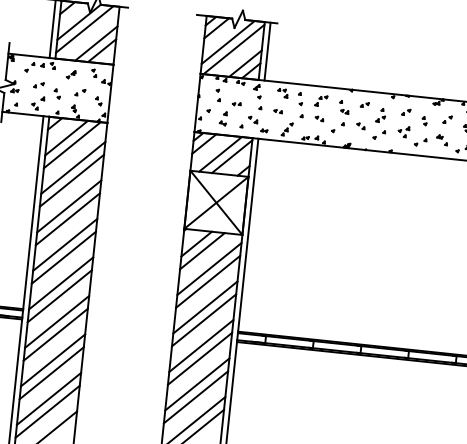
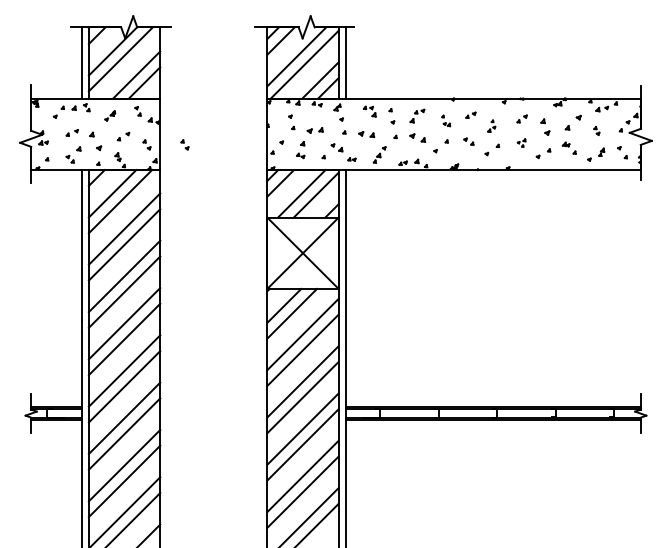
part: (57, 93) -> (95, 140), size x1.6
part: (236, 103) -> (314, 130), size x1.6
part: (129, 104) -> (184, 144), added
part: (343, 107) -> (445, 120), size x0.7
part: (277, 110) -> (365, 133), size x1.6
part: (380, 115) -> (491, 126), size x0.7
part: (319, 118) -> (417, 137), size x1.6
part: (447, 119) -> (573, 122), size x1.6
part: (424, 121) -> (545, 127), size x1.6
part: (403, 131) -> (521, 142), size x0.6

